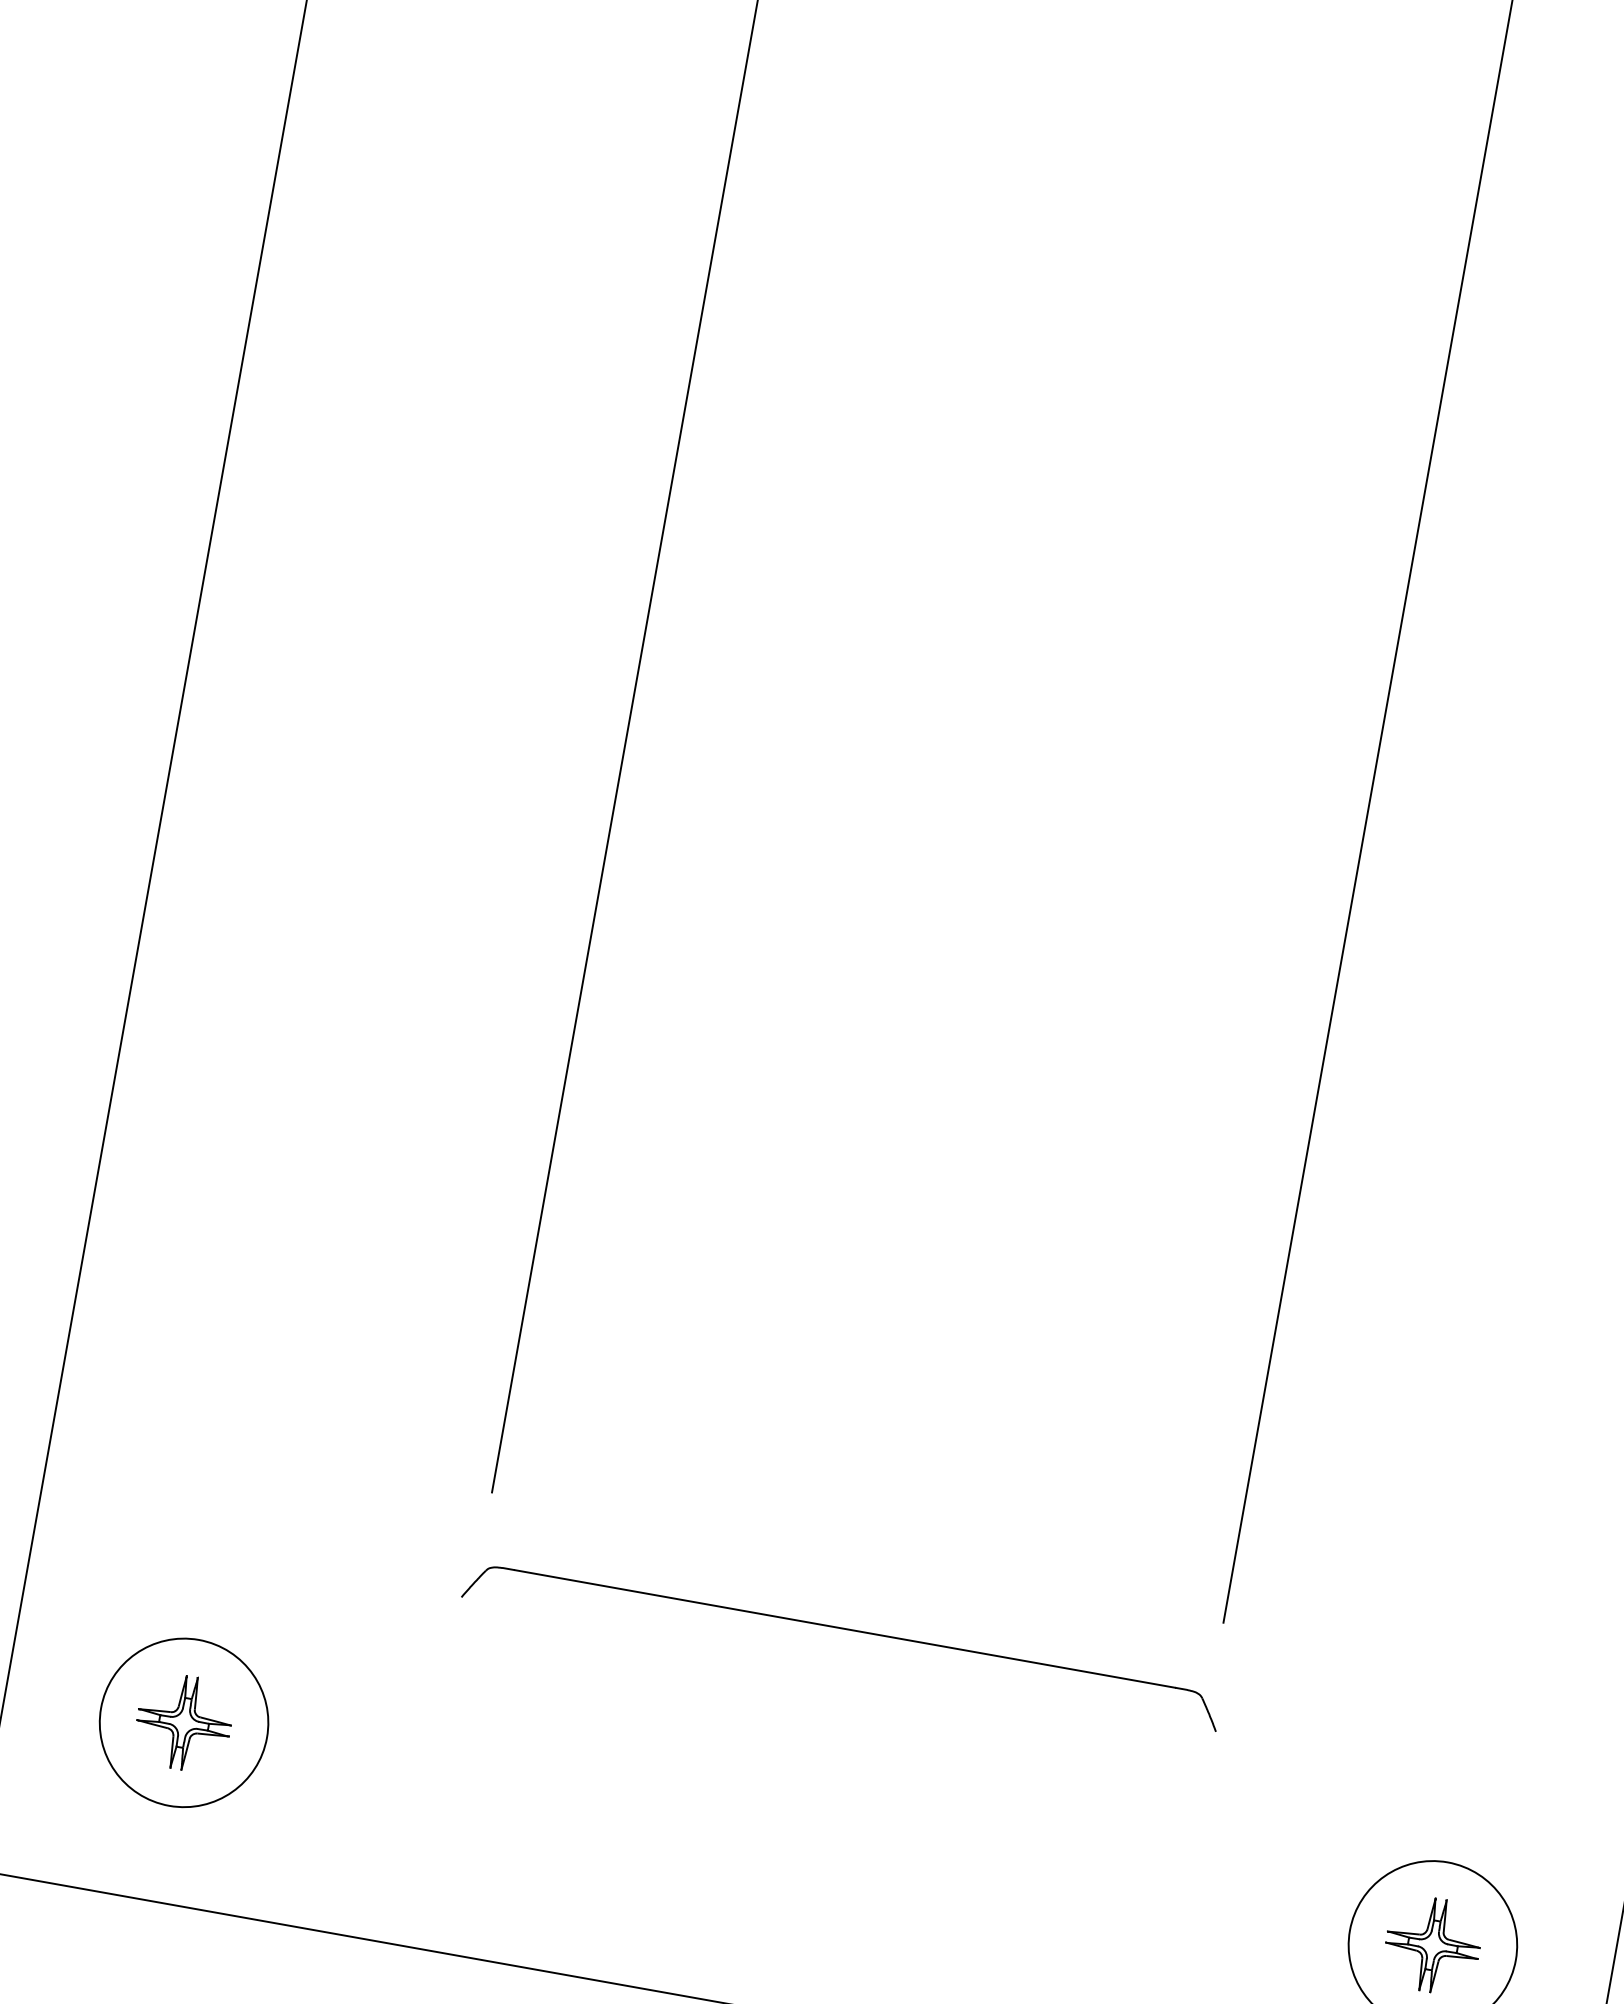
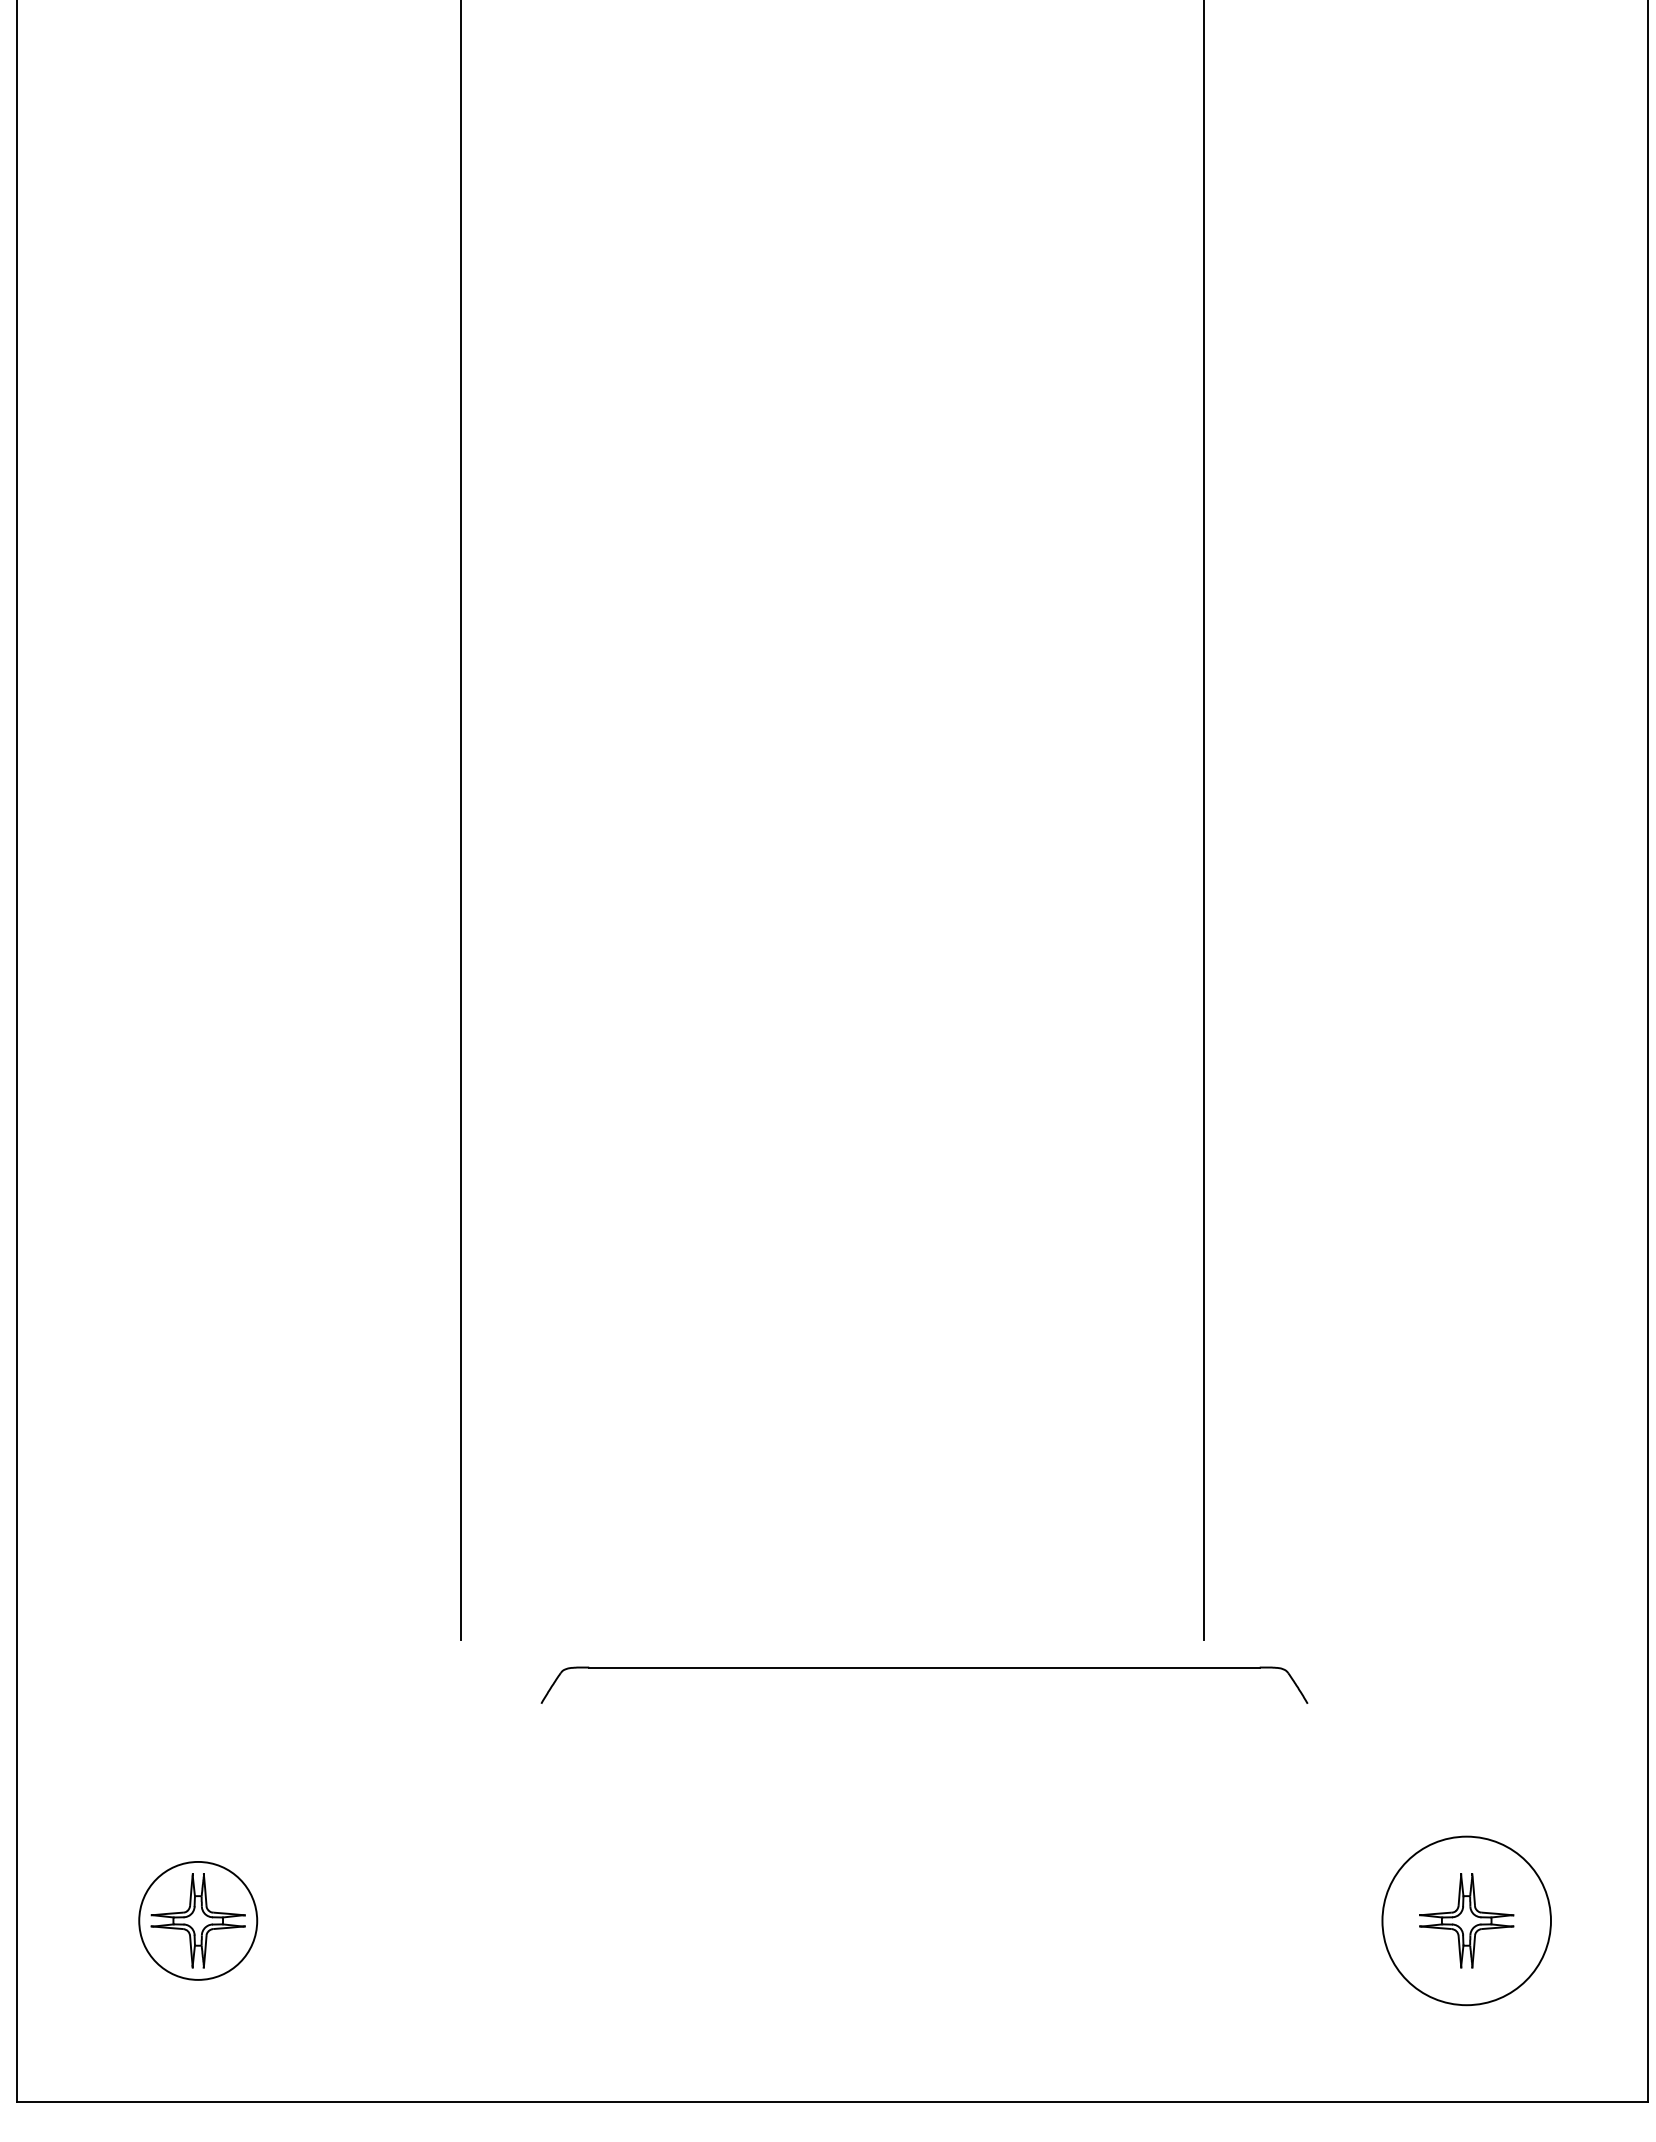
part: (844, 1629) -> (924, 1668), moved
circle: (183, 1722) -> (197, 1920), size x0.7

